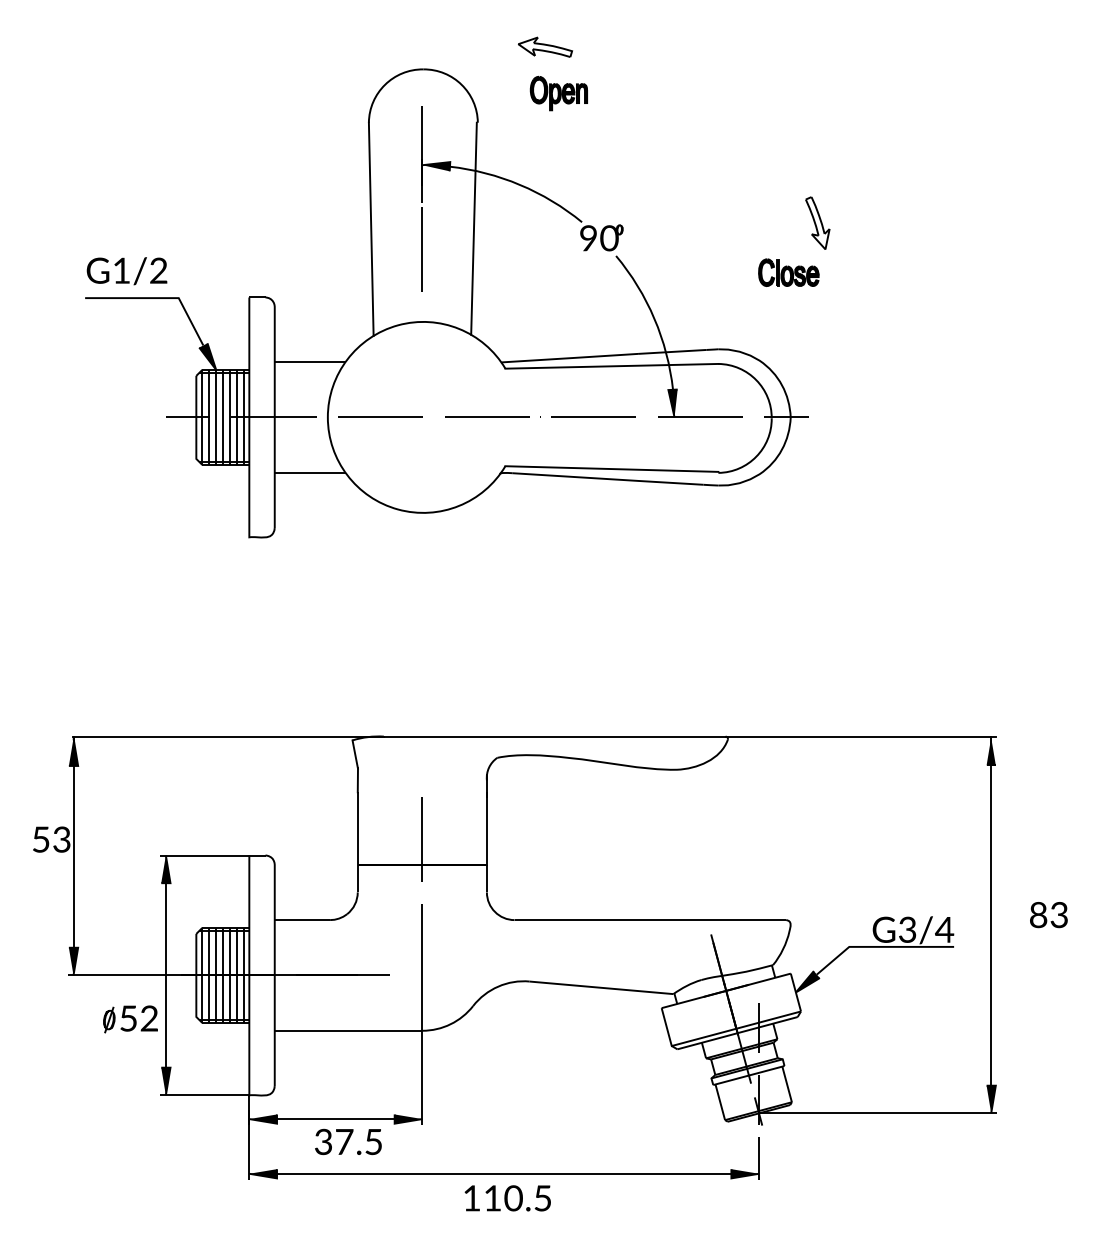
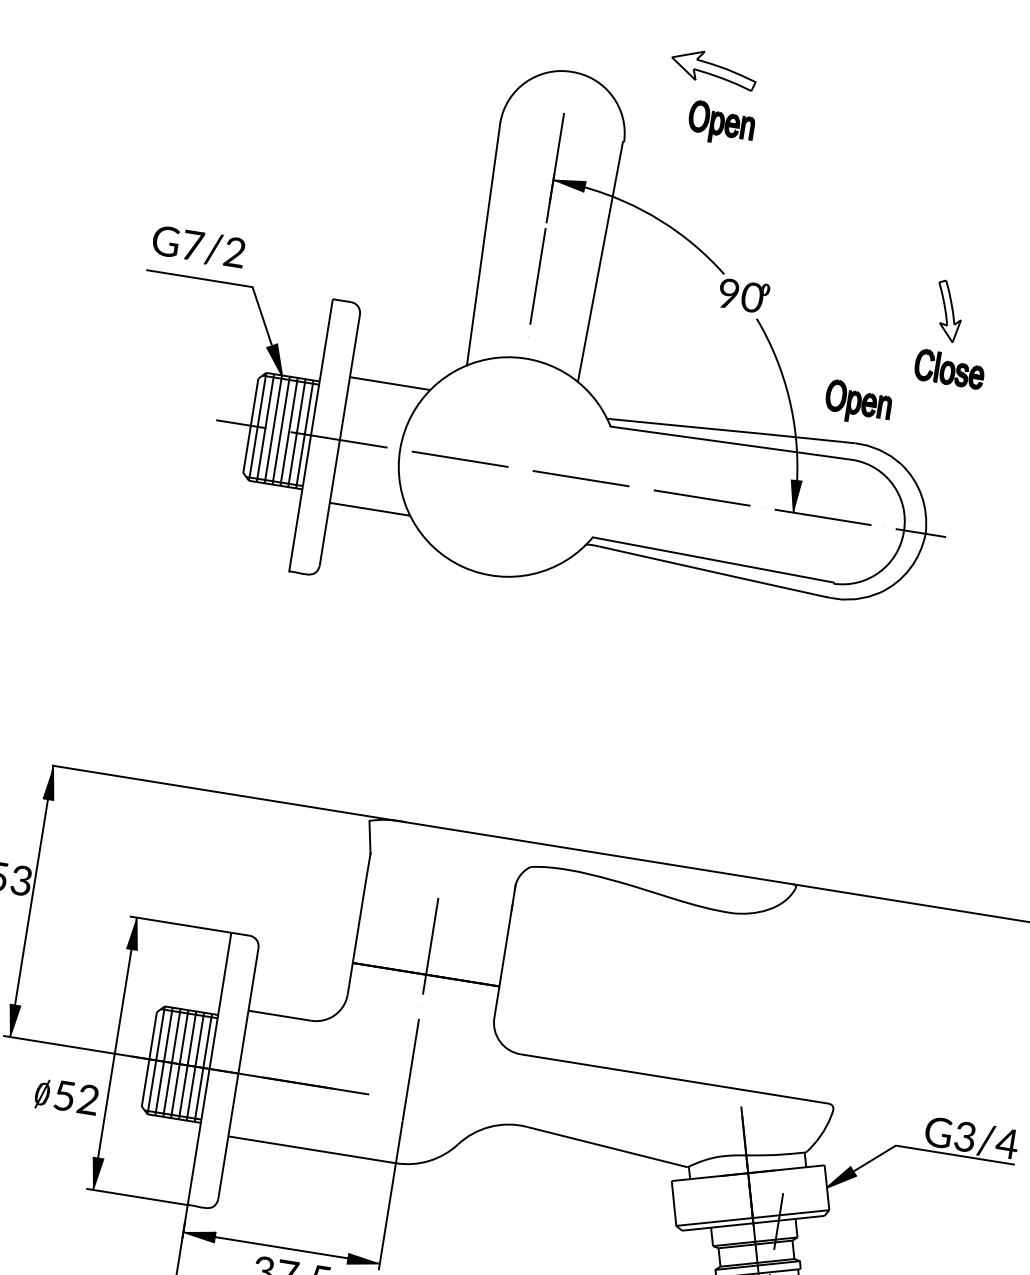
part: (545, 46) -> (714, 68), size x1.4
part: (817, 222) -> (948, 310), moved
text: (121, 270) -> (192, 245), G1/2 -> G7/2
part: (714, 314) -> (857, 403), added

